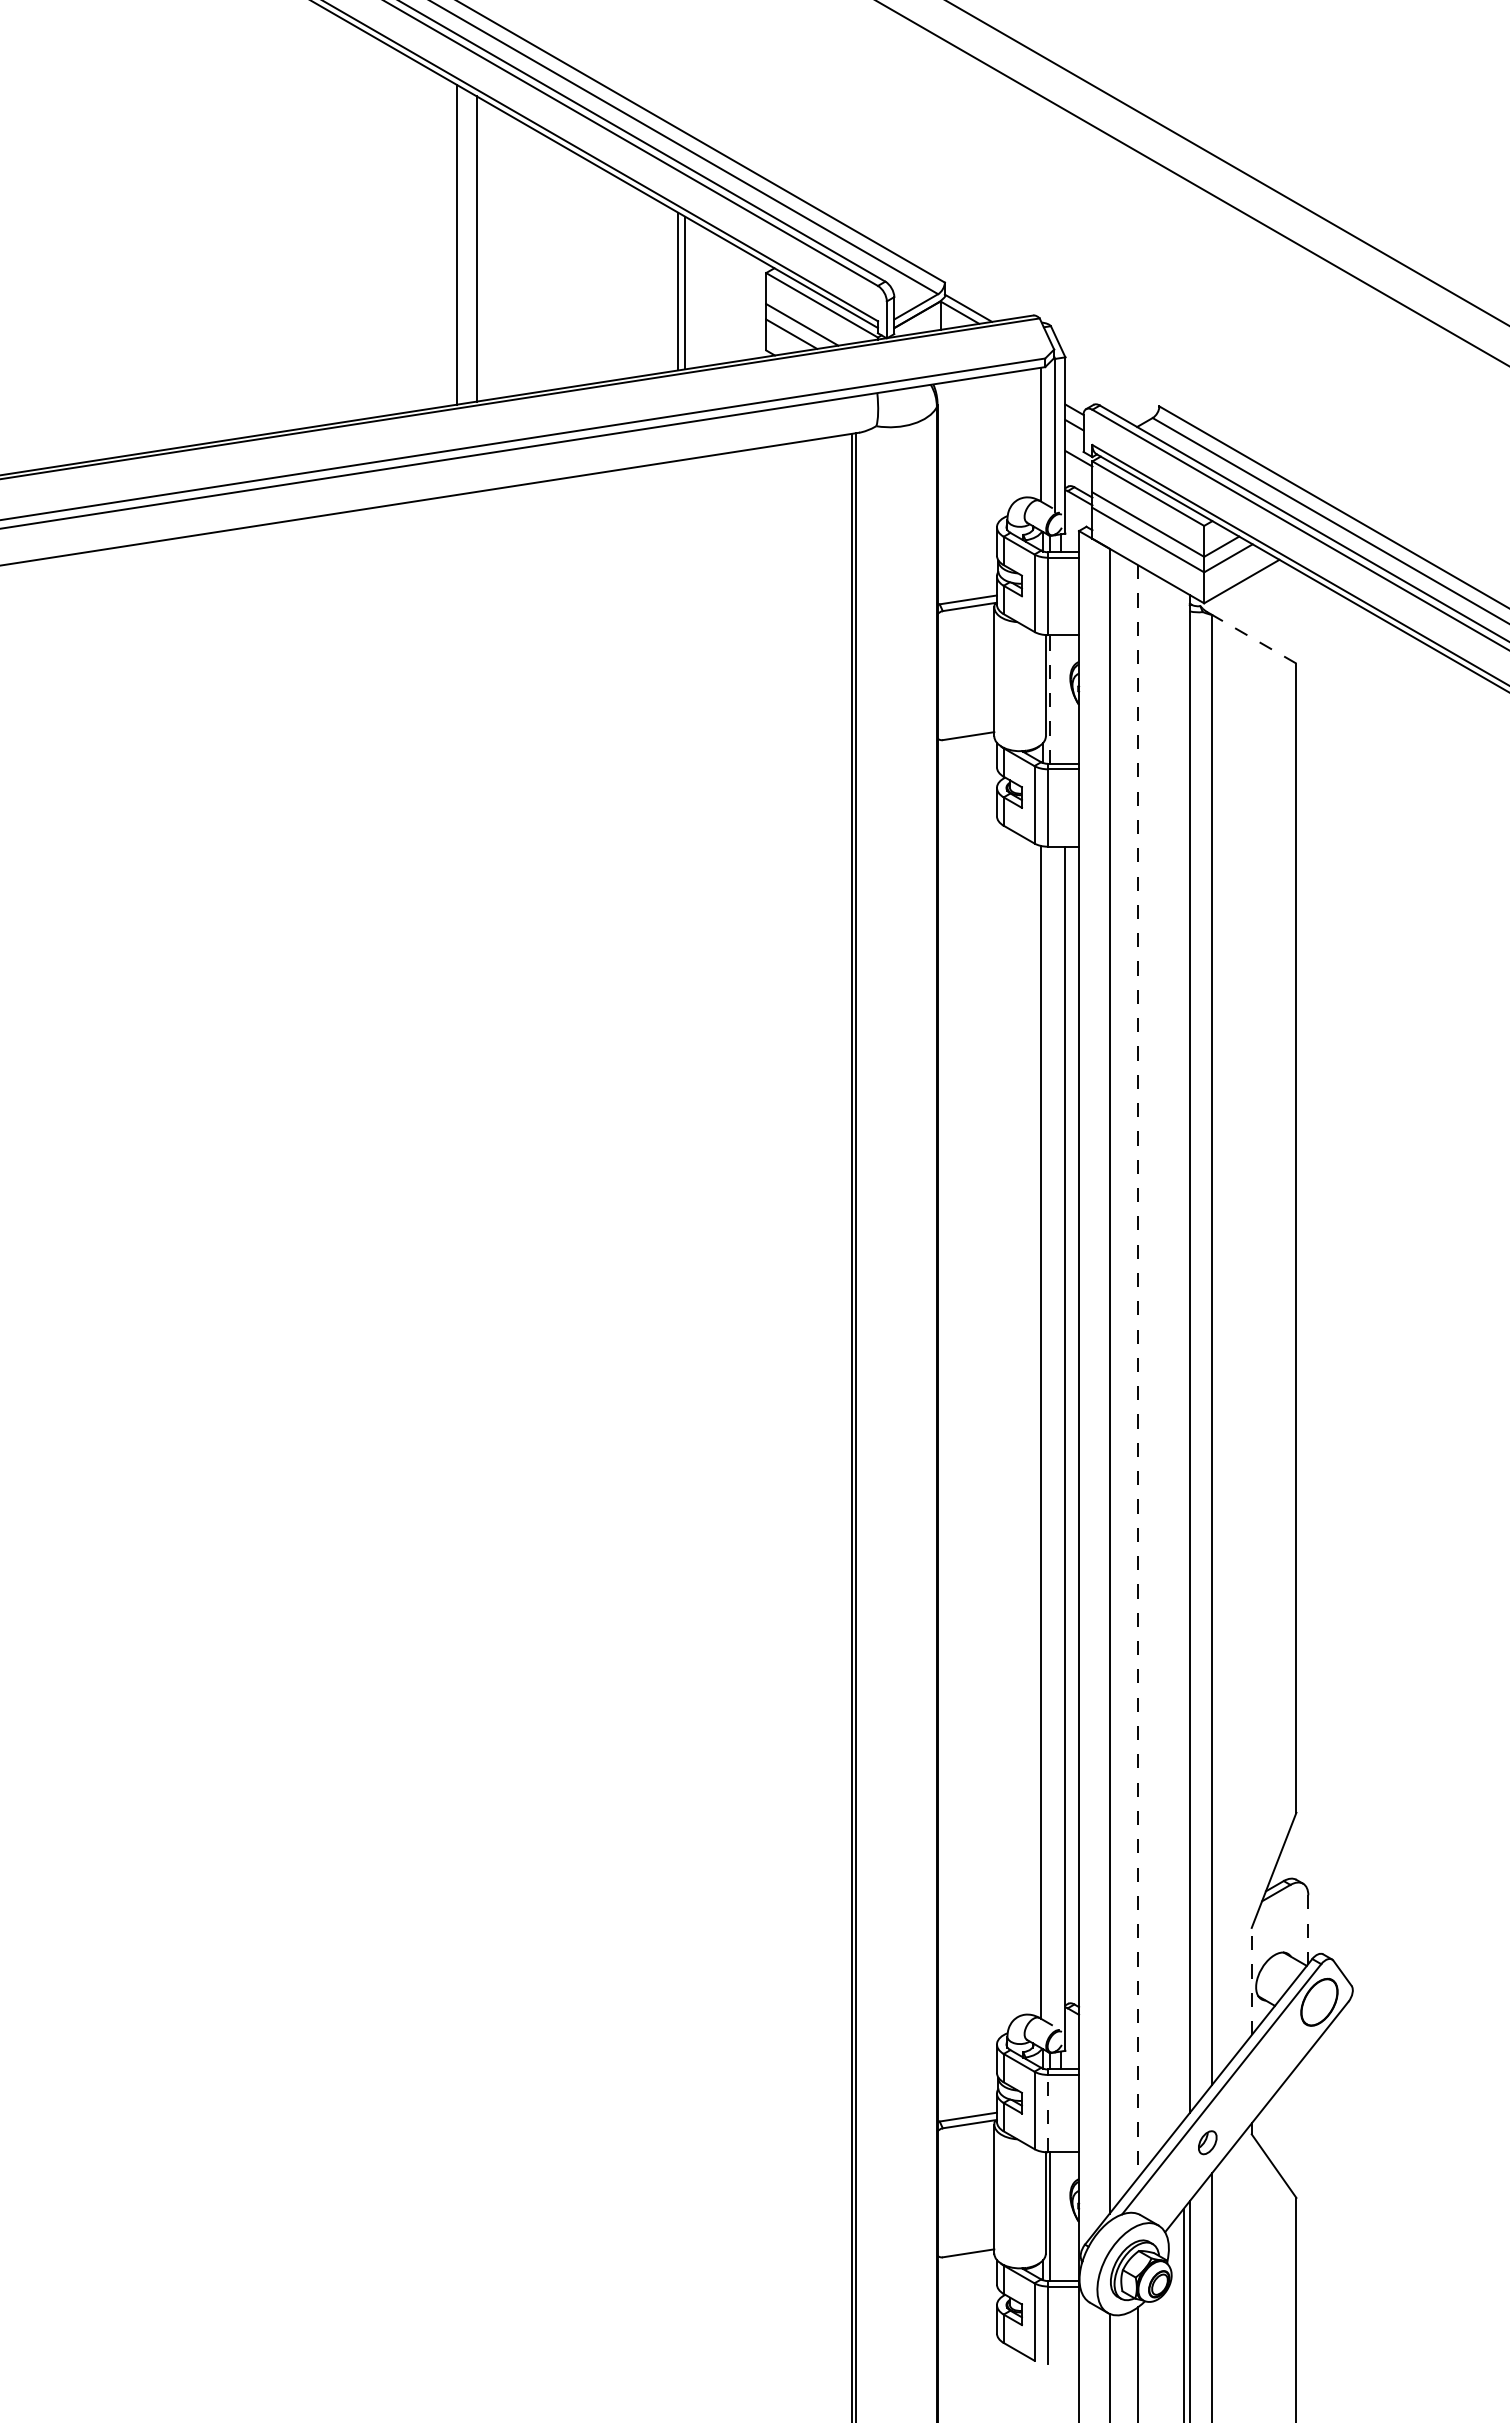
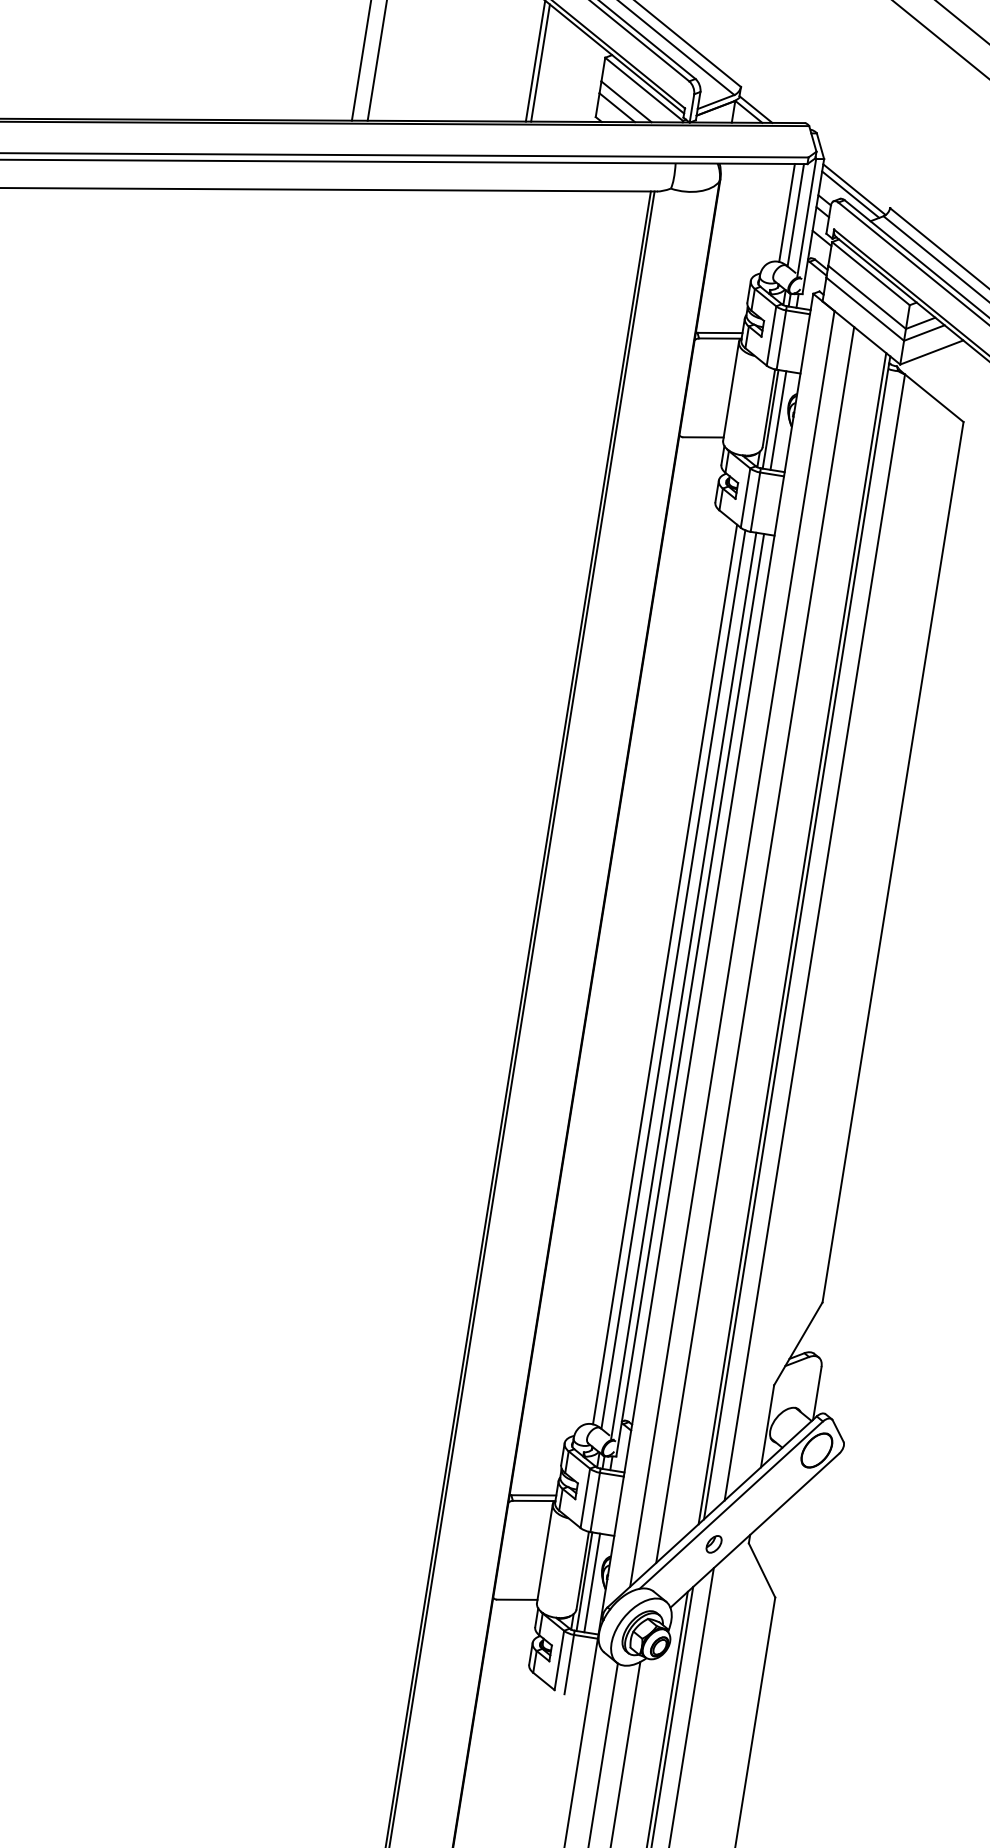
line: (1110, 390) -> (854, 189), added
line: (1106, 396) -> (850, 194), added
line: (1029, 433) -> (787, 213), added
line: (1254, 639) -> (934, 398), dashed -> solid
line: (1050, 698) -> (770, 418), dashed -> solid
line: (1060, 699) -> (778, 420), added
line: (1183, 1355) -> (792, 938), added
line: (1137, 1371) -> (754, 944), dashed -> solid
line: (1029, 1427) -> (665, 974), added
line: (1055, 1437) -> (684, 985), added
line: (1308, 1930) -> (817, 1394), dashed -> solid
line: (1251, 1981) -> (767, 1426), dashed -> solid
line: (1047, 2113) -> (594, 1502), dashed -> solid
line: (1060, 2216) -> (592, 1582), added

